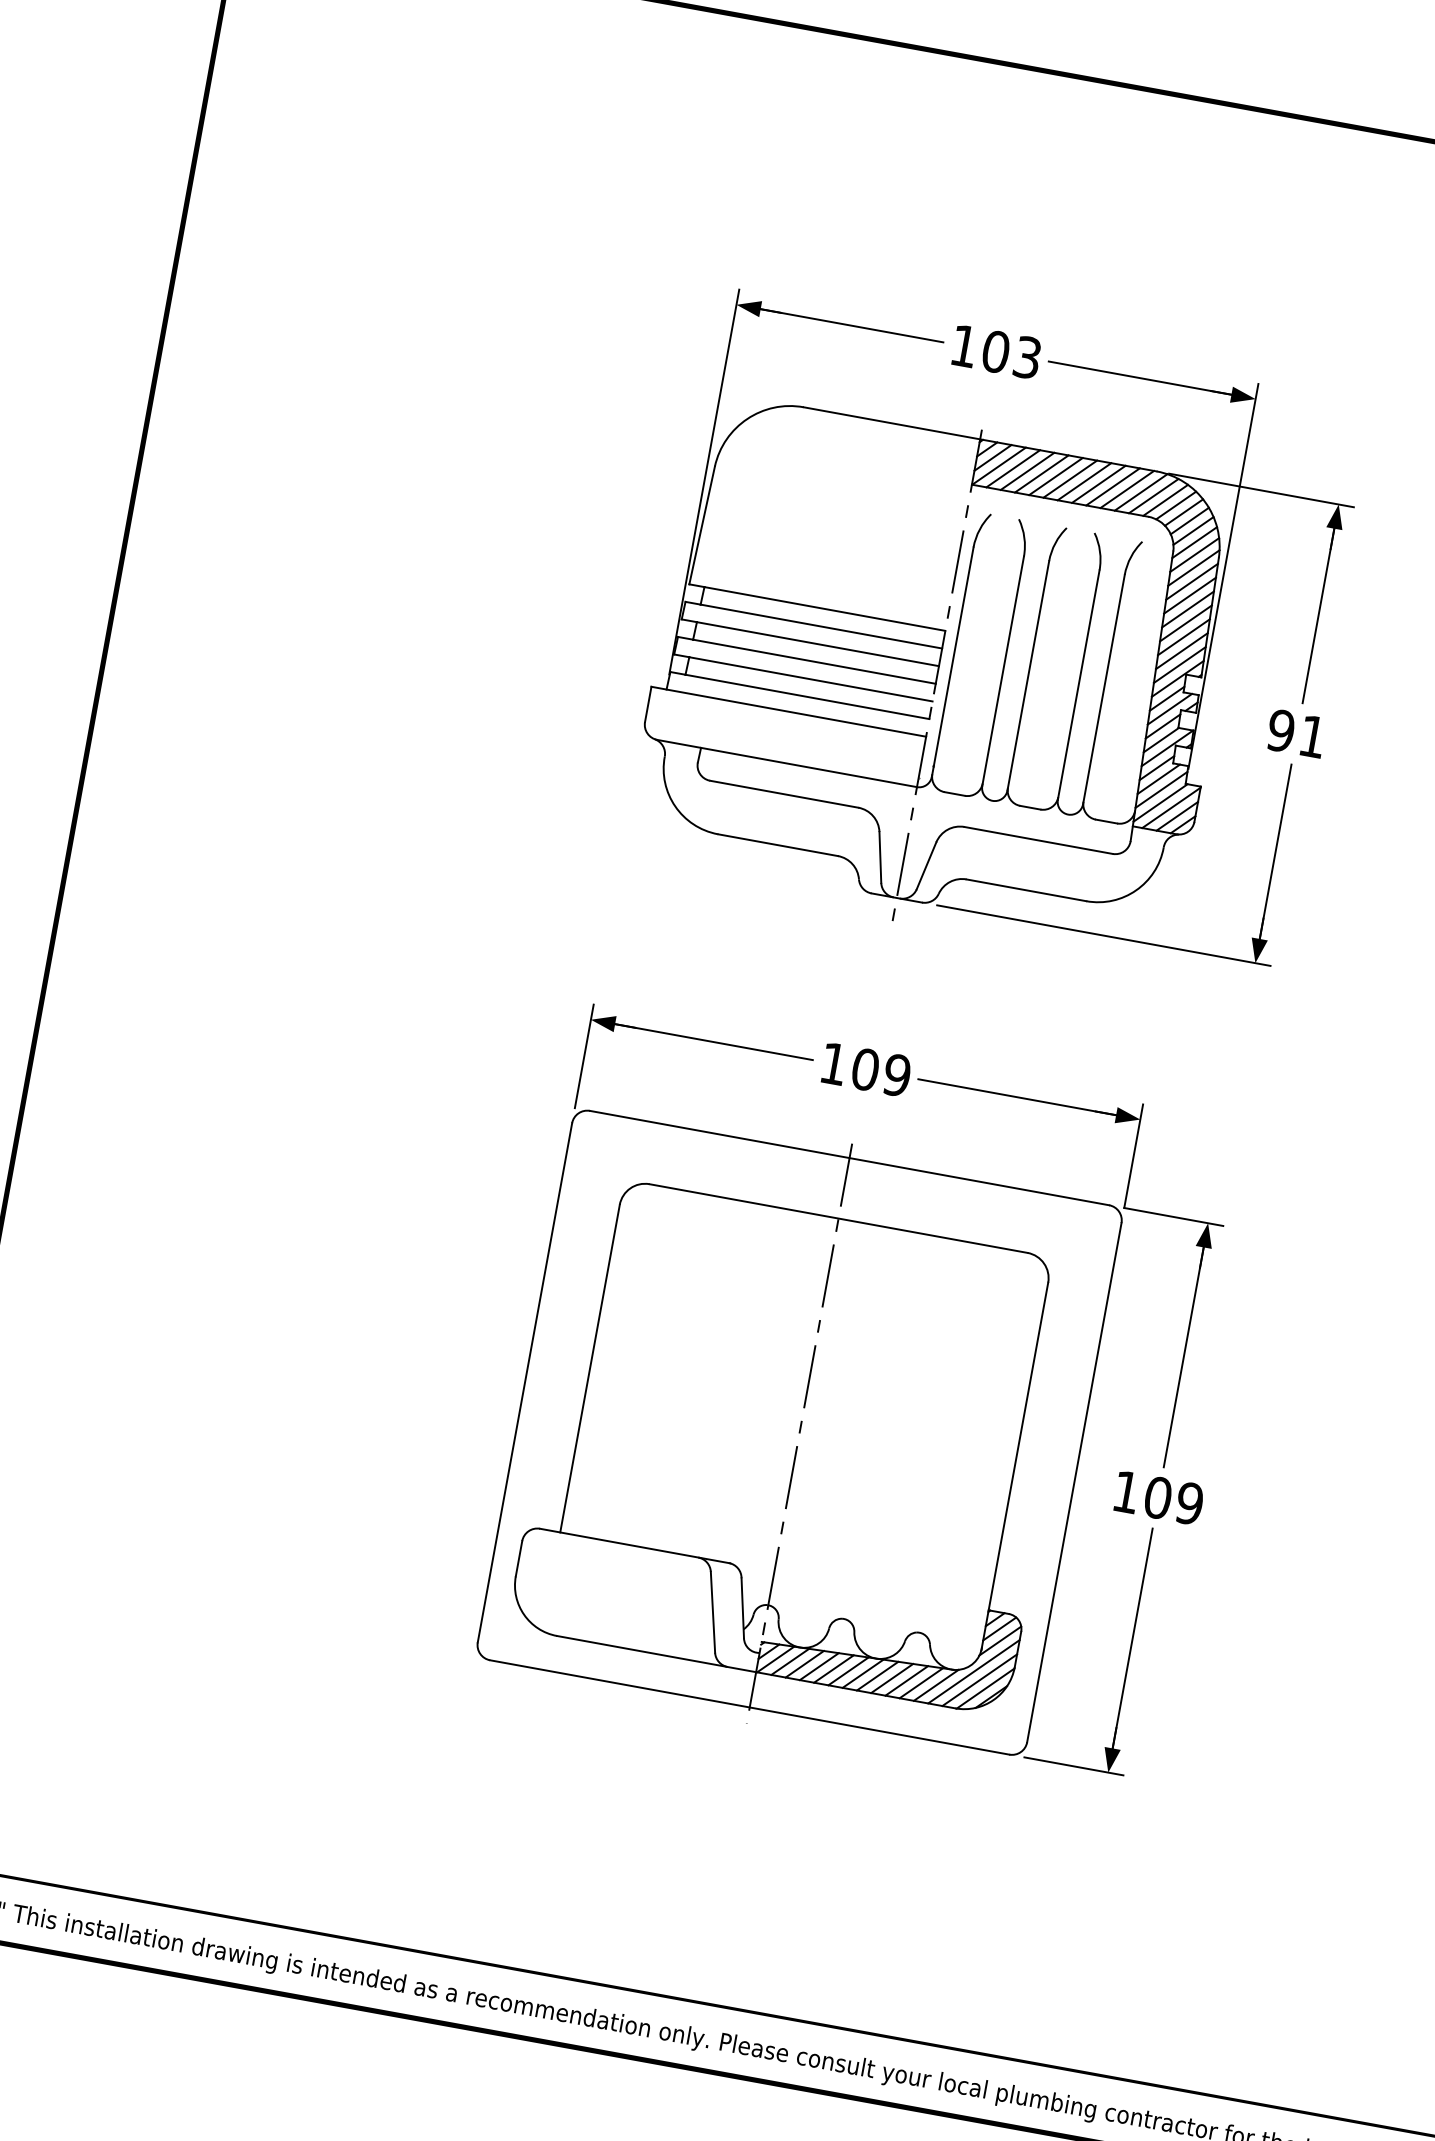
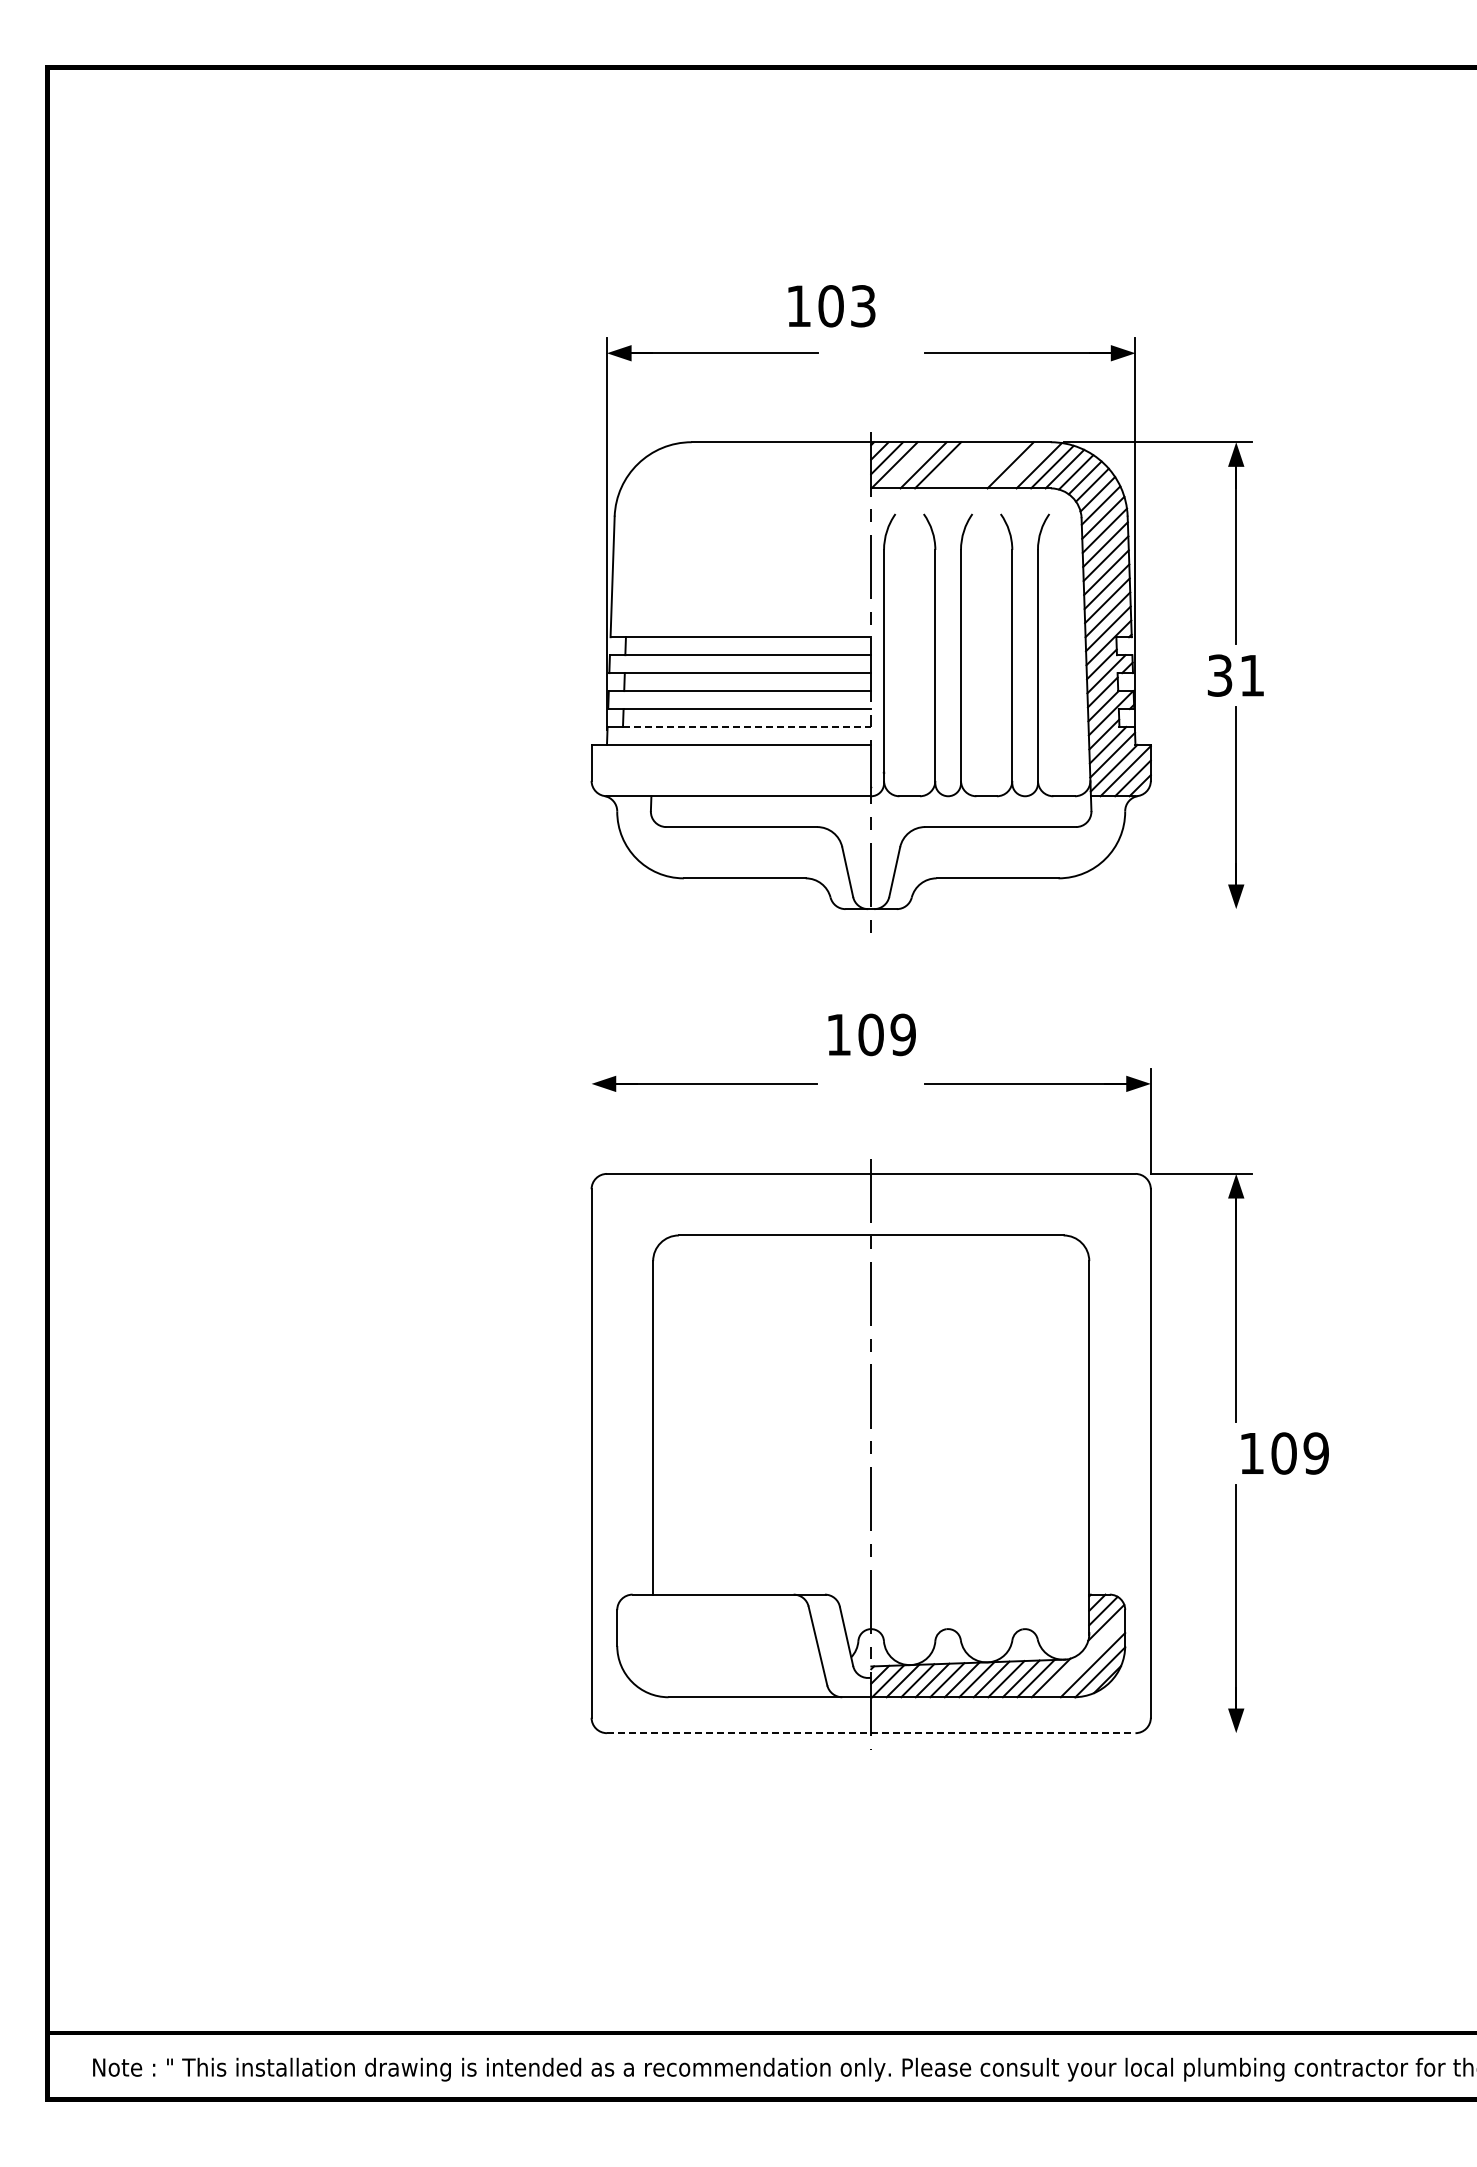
text: (996, 352) -> (831, 306), moved
line: (1013, 469) -> (909, 465), removed
line: (1055, 476) -> (952, 465), removed
line: (1070, 479) -> (967, 465), removed
line: (1084, 481) -> (981, 465), removed
line: (1099, 484) -> (996, 465), removed
line: (1127, 489) -> (1025, 465), removed
line: (807, 697) -> (747, 727), solid -> dashed
text: (1280, 730) -> (1219, 675), 91 -> 31
line: (1103, 935) -> (1081, 909), removed
line: (584, 1055) -> (591, 1120), removed
text: (865, 1069) -> (871, 1034), moved
text: (1158, 1497) -> (1284, 1453), moved
line: (973, 1671) -> (1085, 1657), removed
line: (749, 1707) -> (871, 1733), solid -> dashed
line: (1073, 1766) -> (1200, 1733), removed

